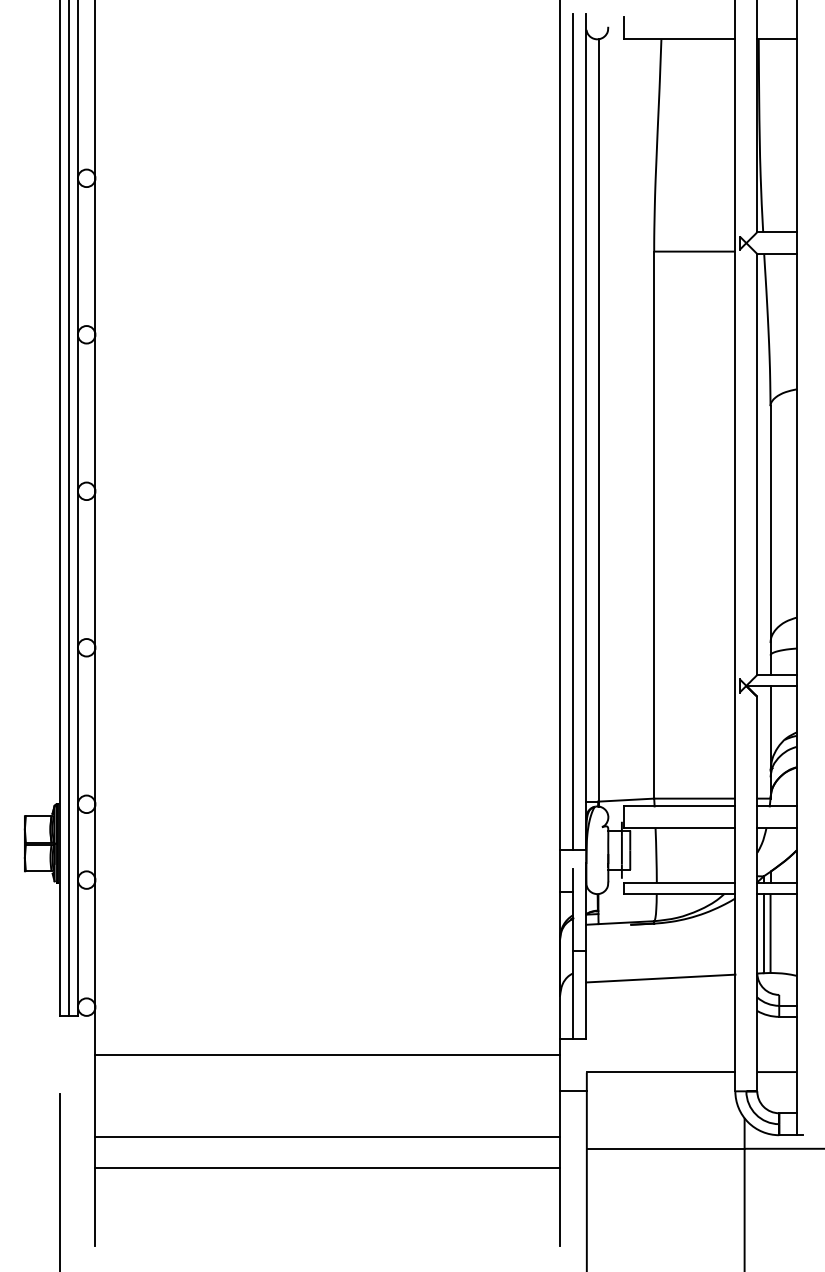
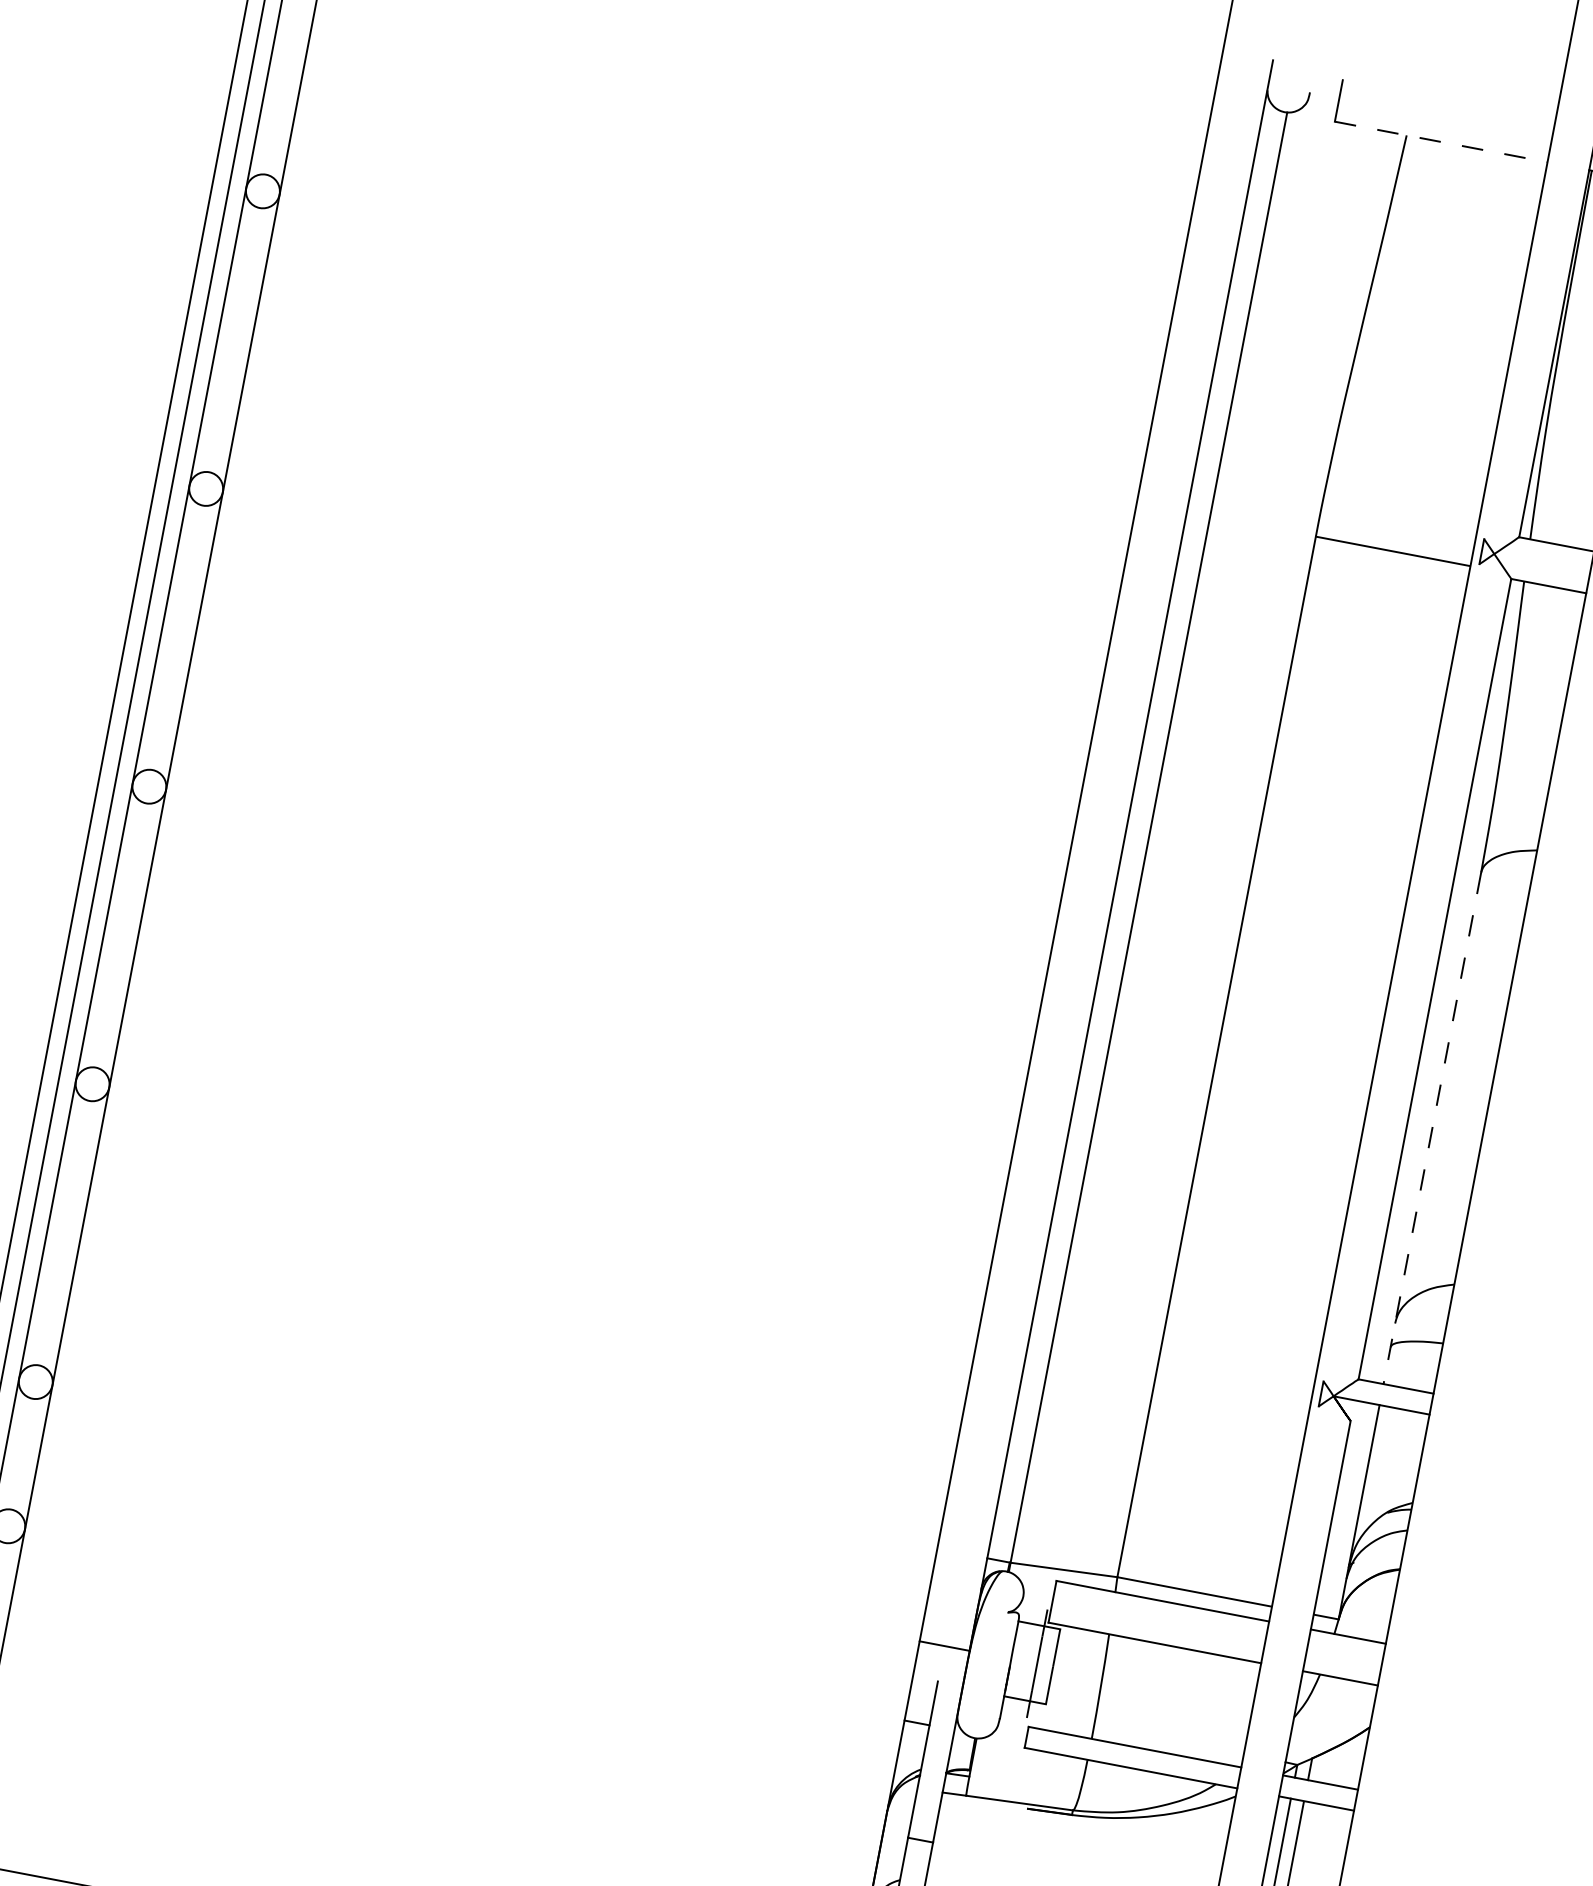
line: (679, 39) -> (1440, 142), solid -> dashed
line: (573, 432) -> (1096, 851), removed
line: (770, 541) -> (1431, 1130), solid -> dashed

